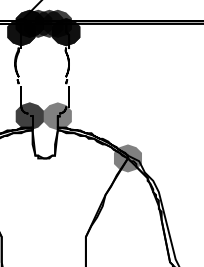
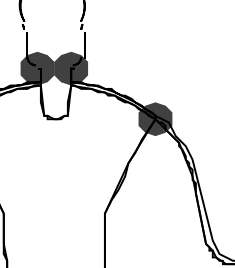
fill: (57, 116) -> (70, 68), added
fill: (127, 158) -> (154, 119), added

